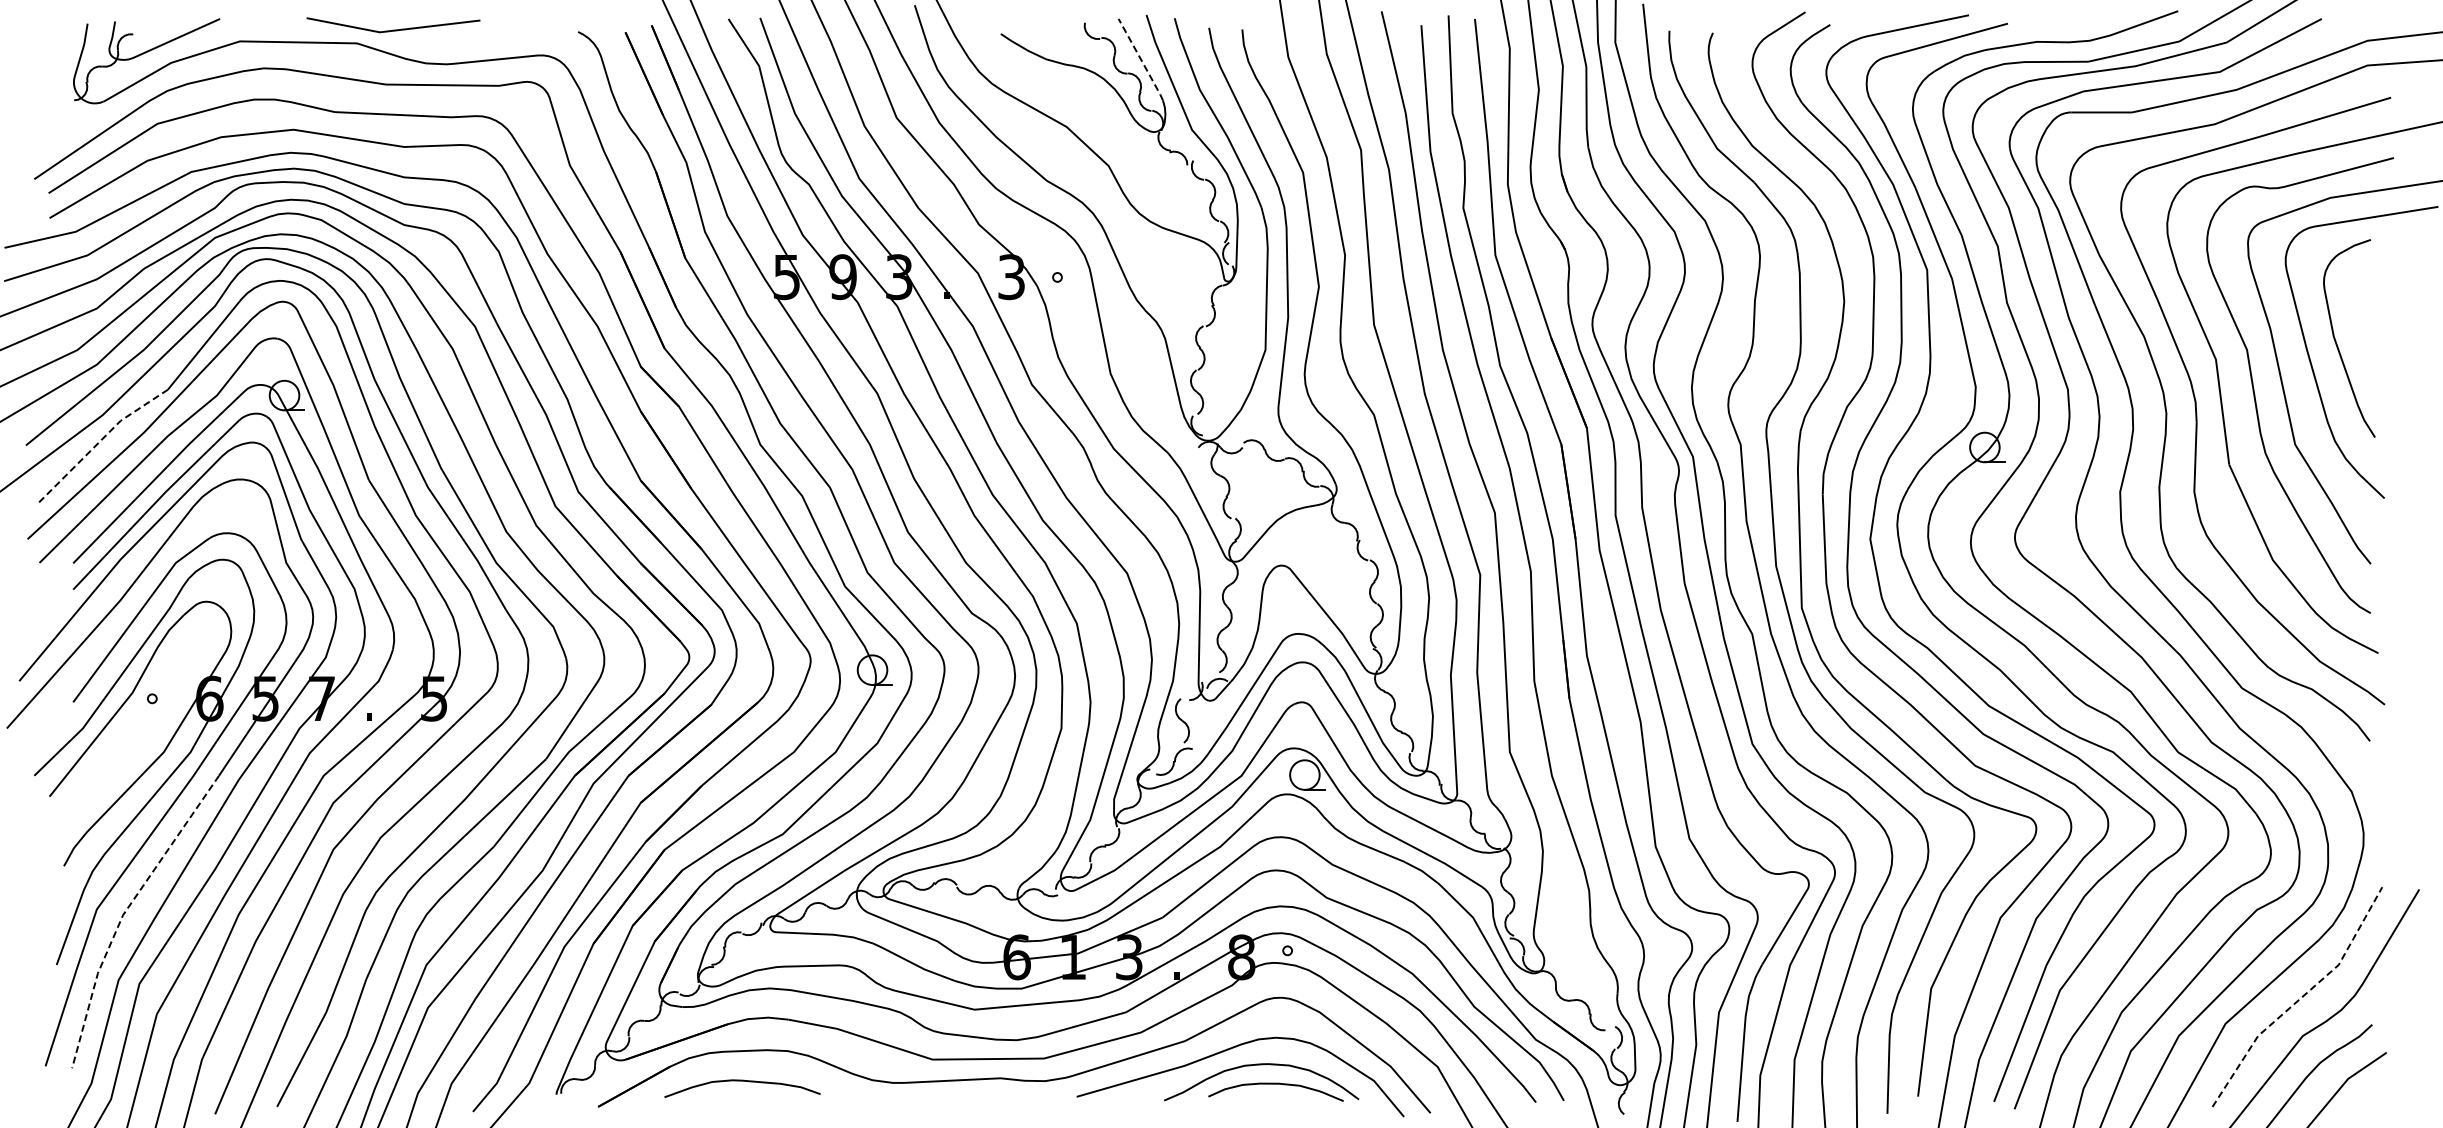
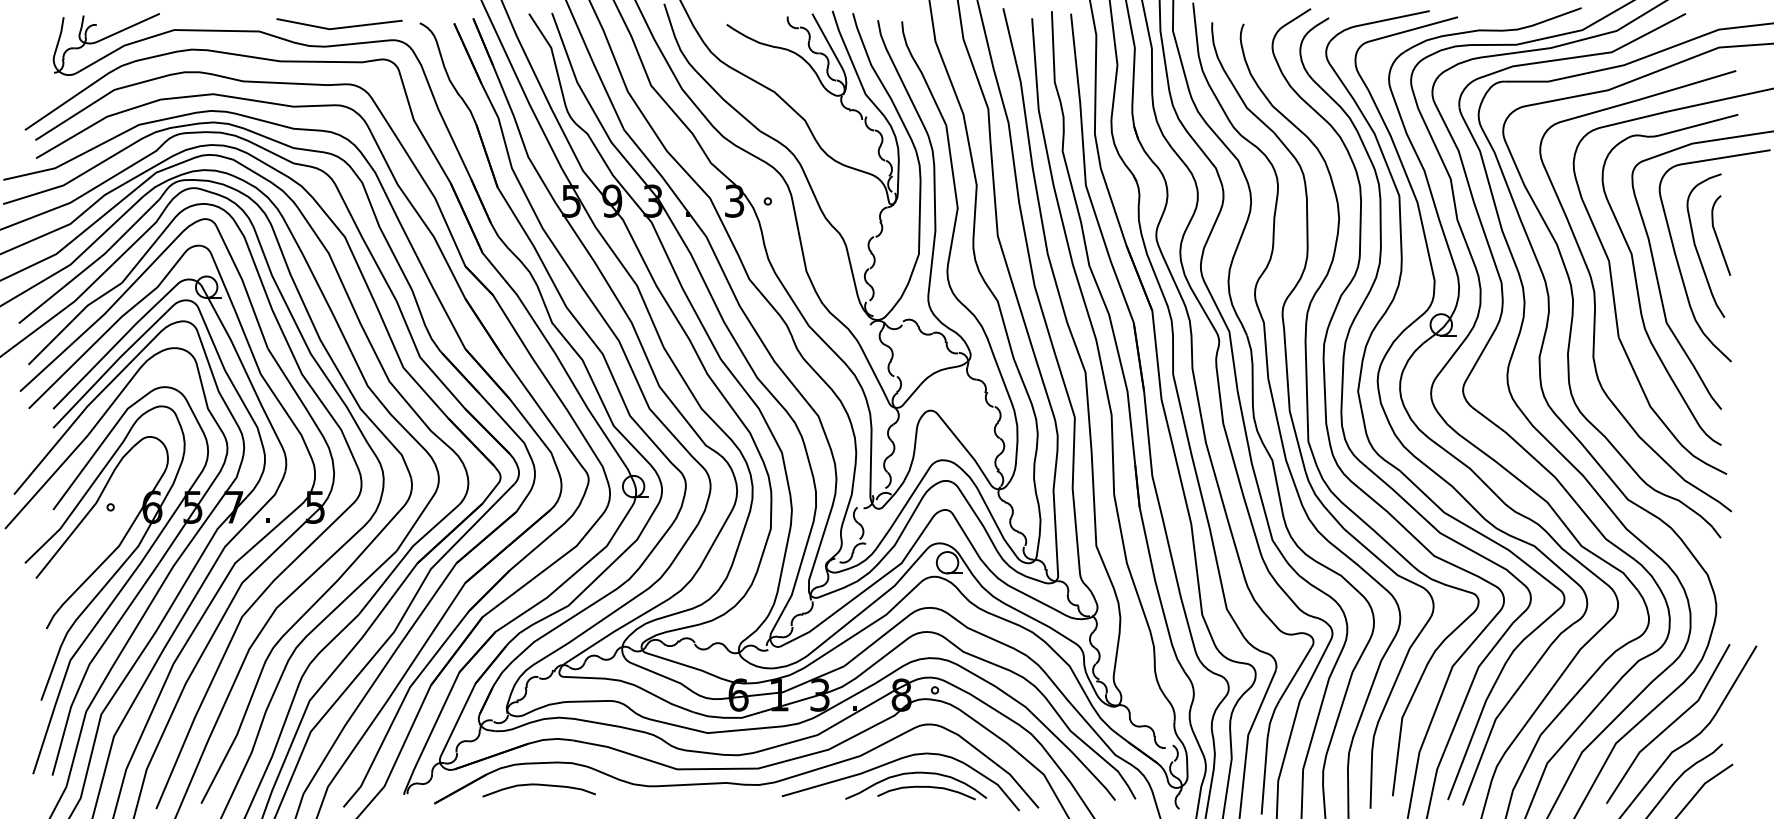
line: (393, 29) -> (339, 27), moved
line: (1141, 59) -> (828, 43), dashed -> solid
curve: (2365, 326) -> (1717, 237), added
line: (100, 441) -> (73, 320), dashed -> solid
line: (124, 913) -> (90, 663), dashed -> solid
line: (2300, 998) -> (1670, 724), dashed -> solid

